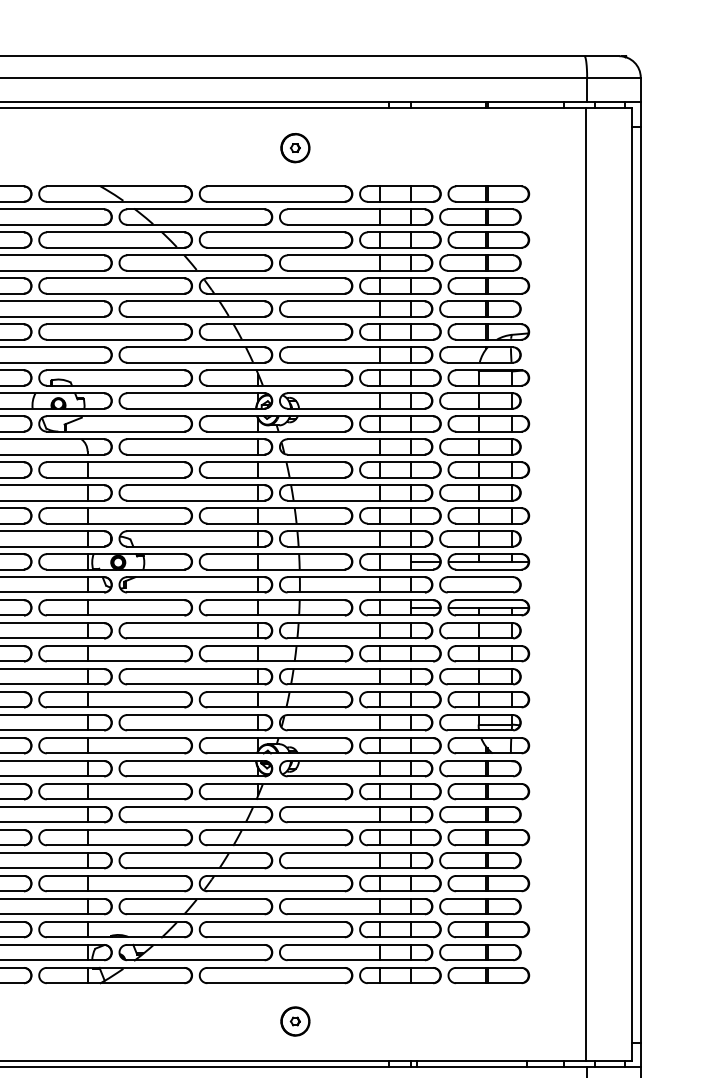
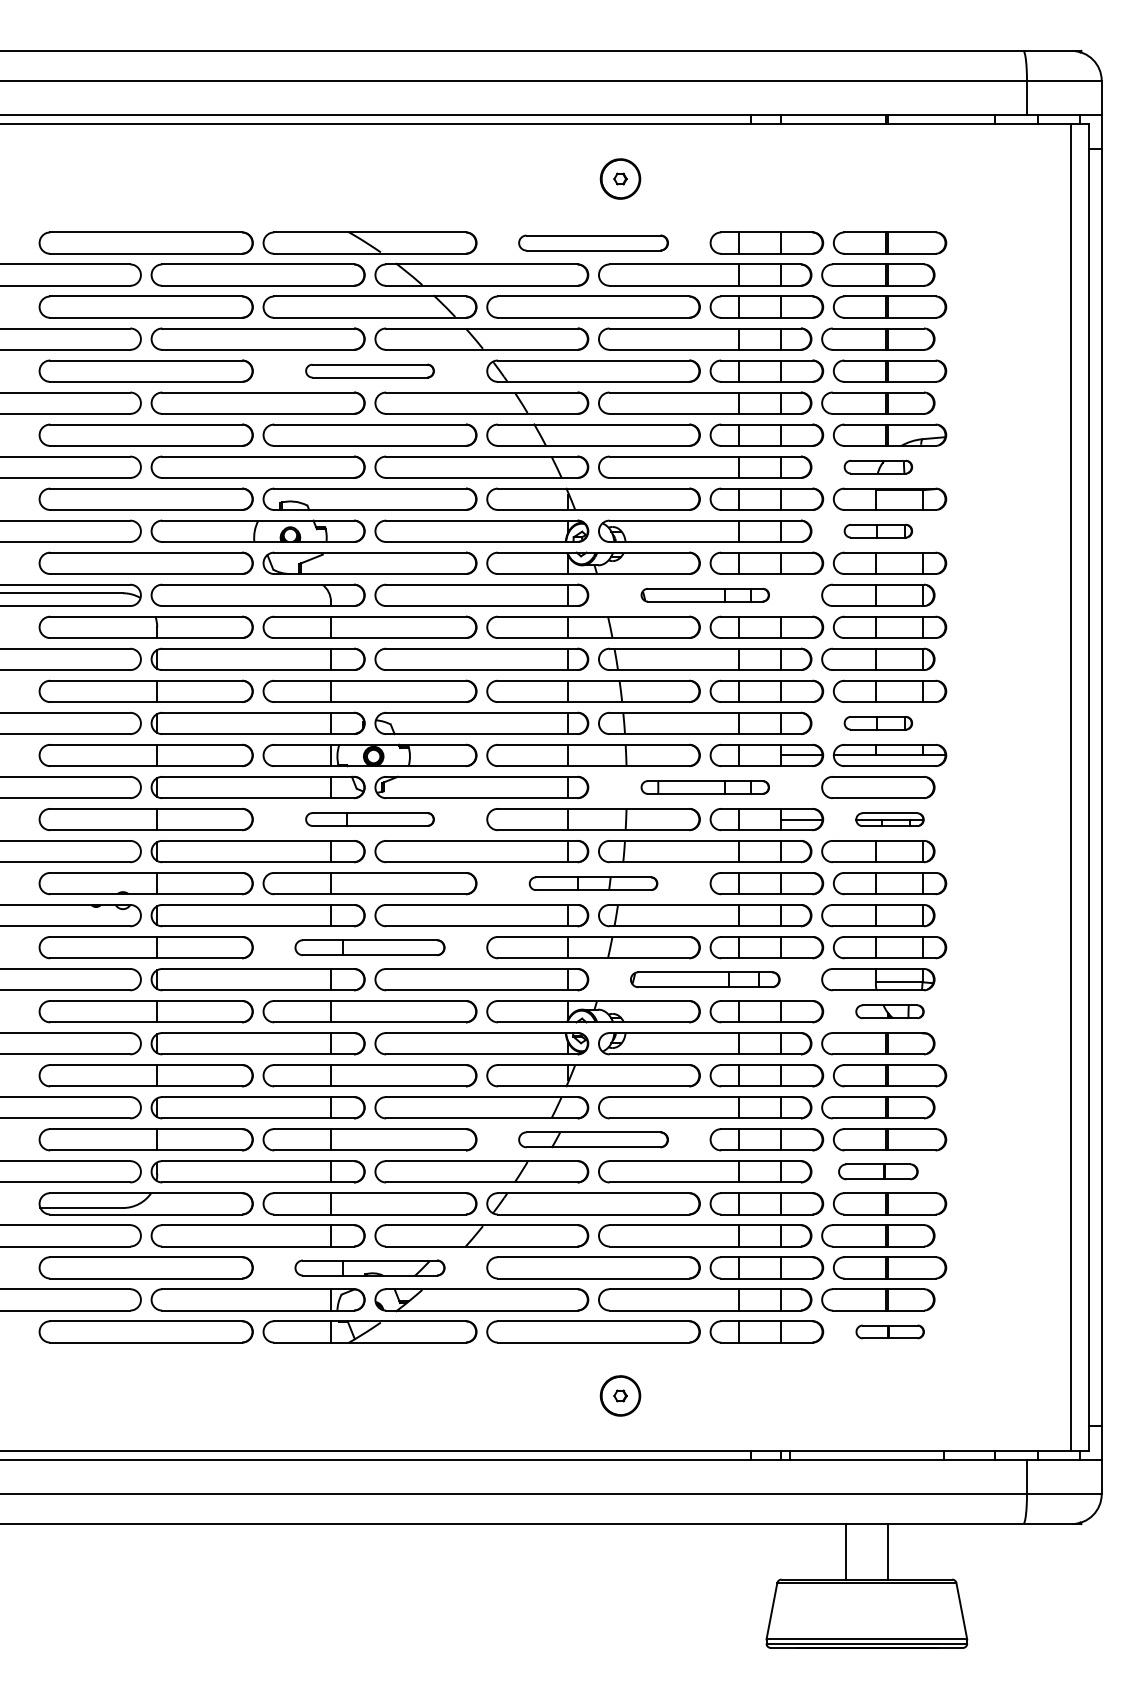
part: (276, 193) -> (593, 242), size x0.7
part: (115, 285) -> (369, 370), size x0.6
part: (480, 354) -> (878, 466), size x0.6
part: (480, 400) -> (878, 530), size x0.6
part: (356, 446) -> (705, 594), size x0.6
part: (480, 538) -> (878, 722), size x0.6
part: (356, 584) -> (705, 787), size x0.6
line: (586, 584) -> (1071, 787), moved
part: (115, 607) -> (369, 819), size x0.6
part: (488, 607) -> (889, 819), size x0.6
part: (276, 653) -> (593, 883), size x0.6
part: (115, 699) -> (369, 947), size x0.7
part: (356, 722) -> (705, 979), size x0.7
part: (488, 745) -> (889, 1011), size x0.6
part: (276, 837) -> (593, 1139), size x0.7
part: (480, 860) -> (878, 1171), size x0.7
part: (115, 930) -> (369, 1268), size x0.7
part: (489, 975) -> (890, 1331), size x0.6

